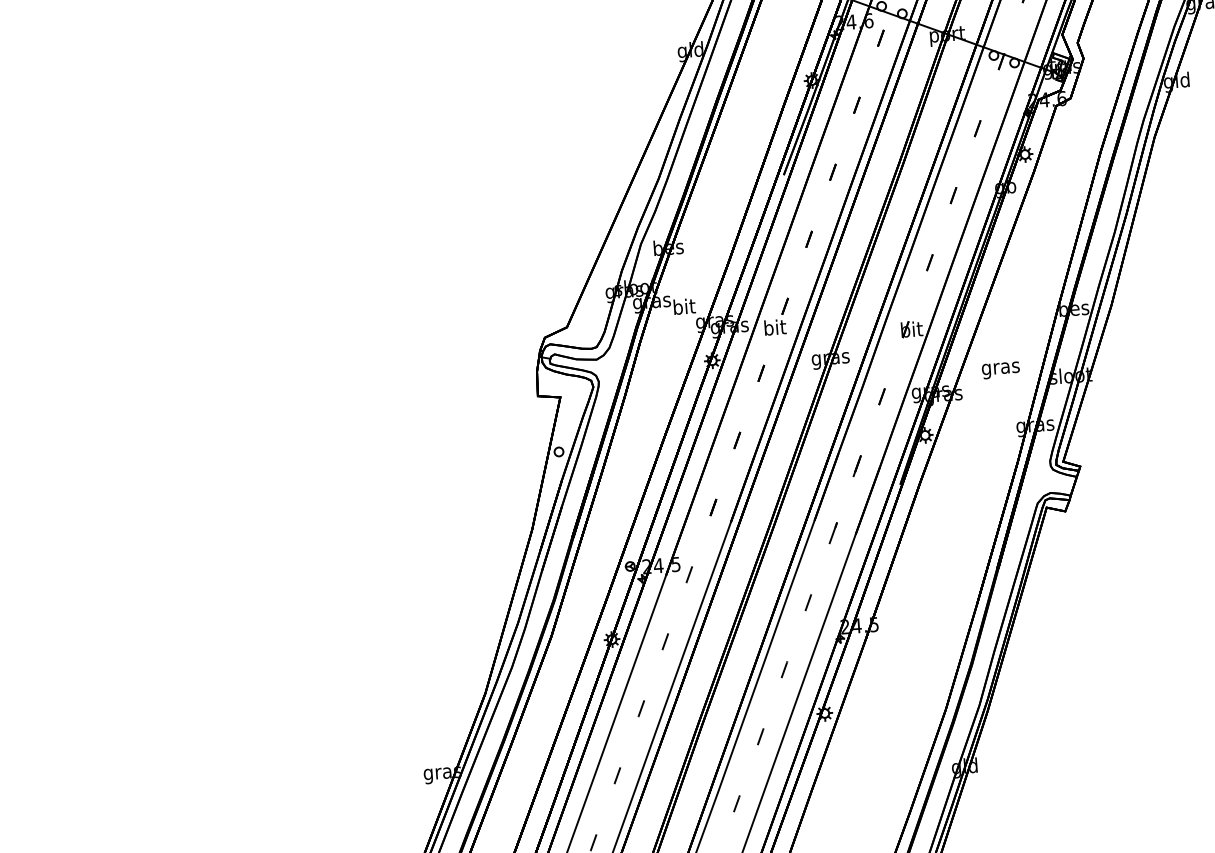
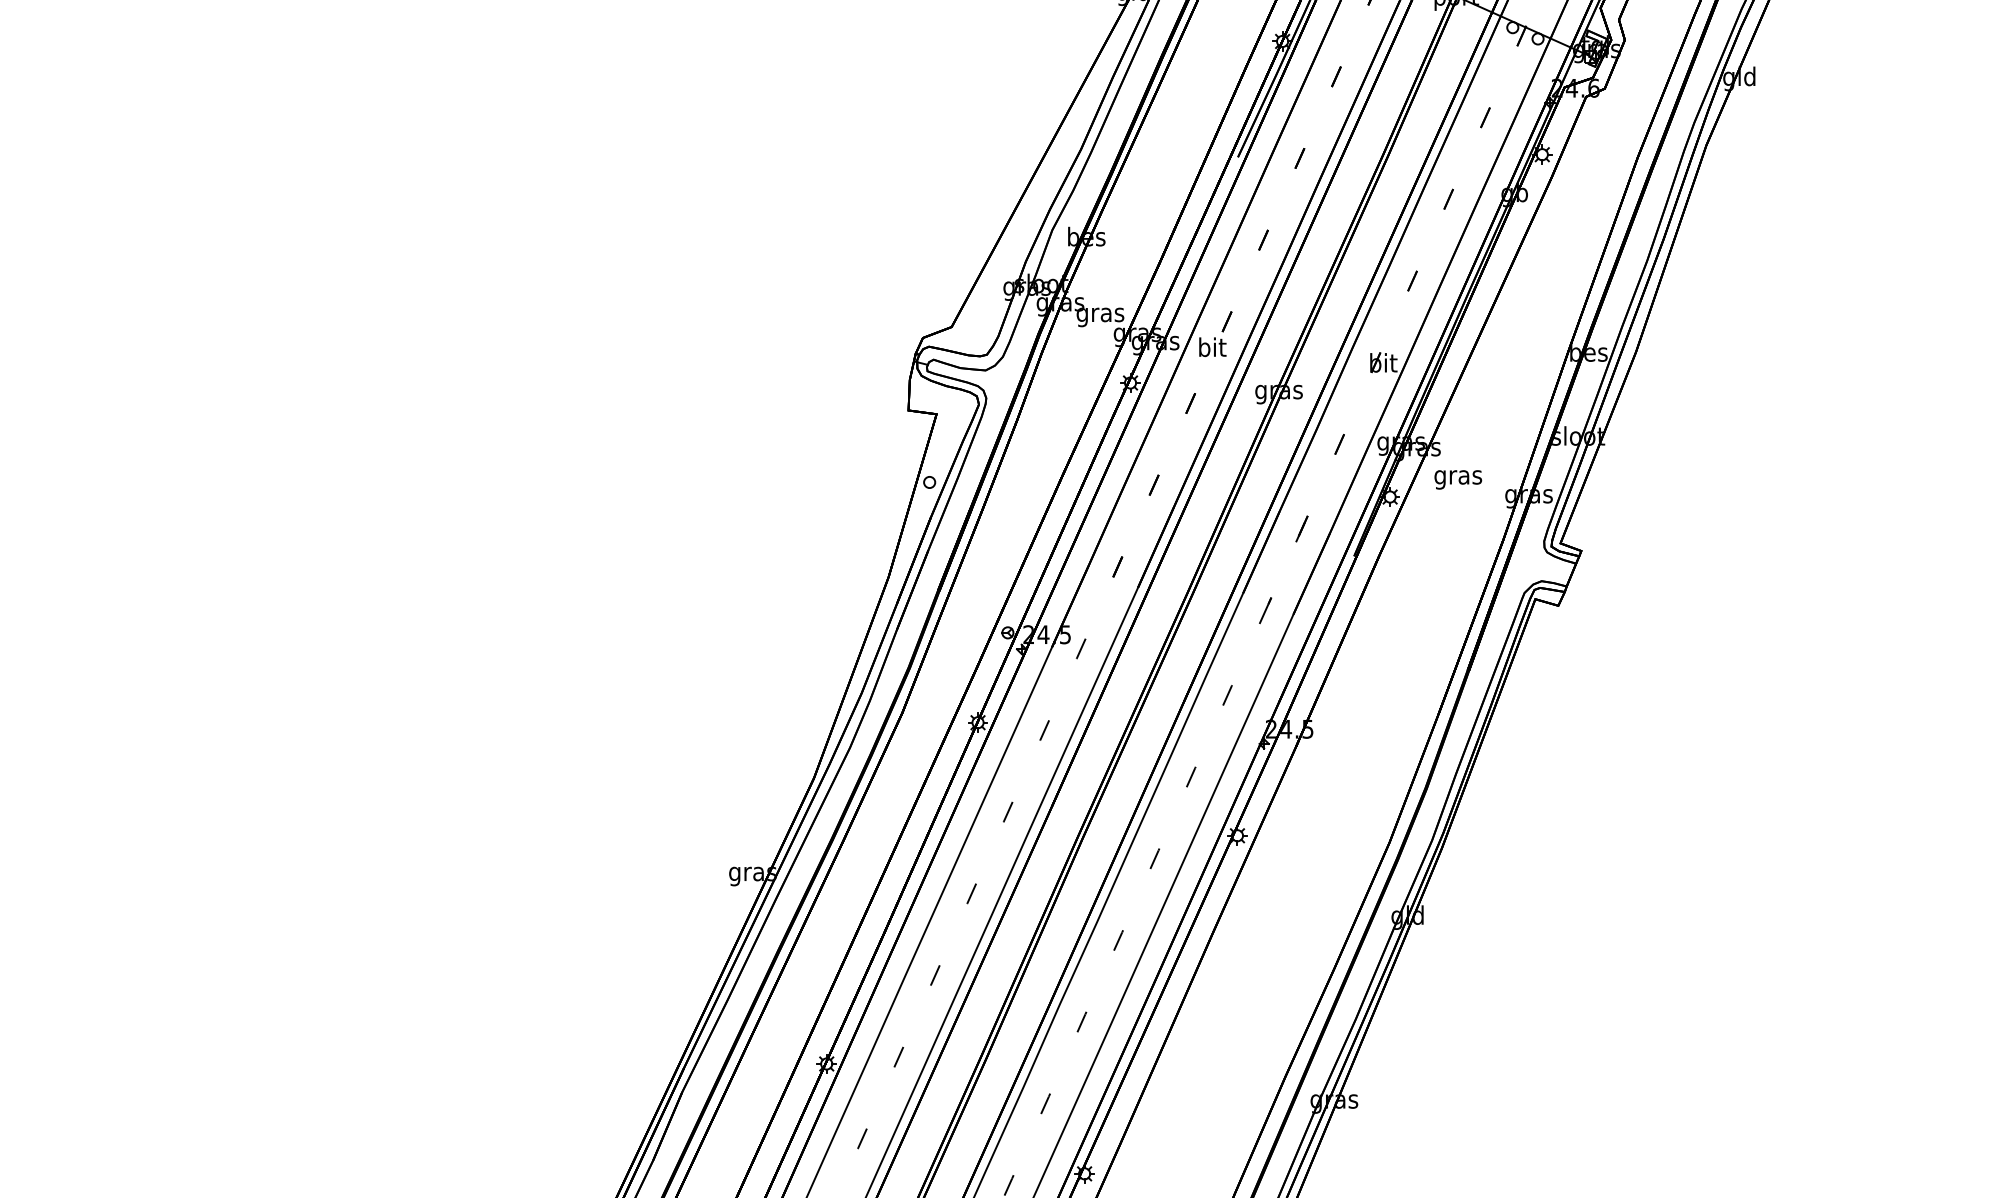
text: (684, 308) -> (1100, 314), bit -> gras
text: (1001, 370) -> (1458, 479), moved

